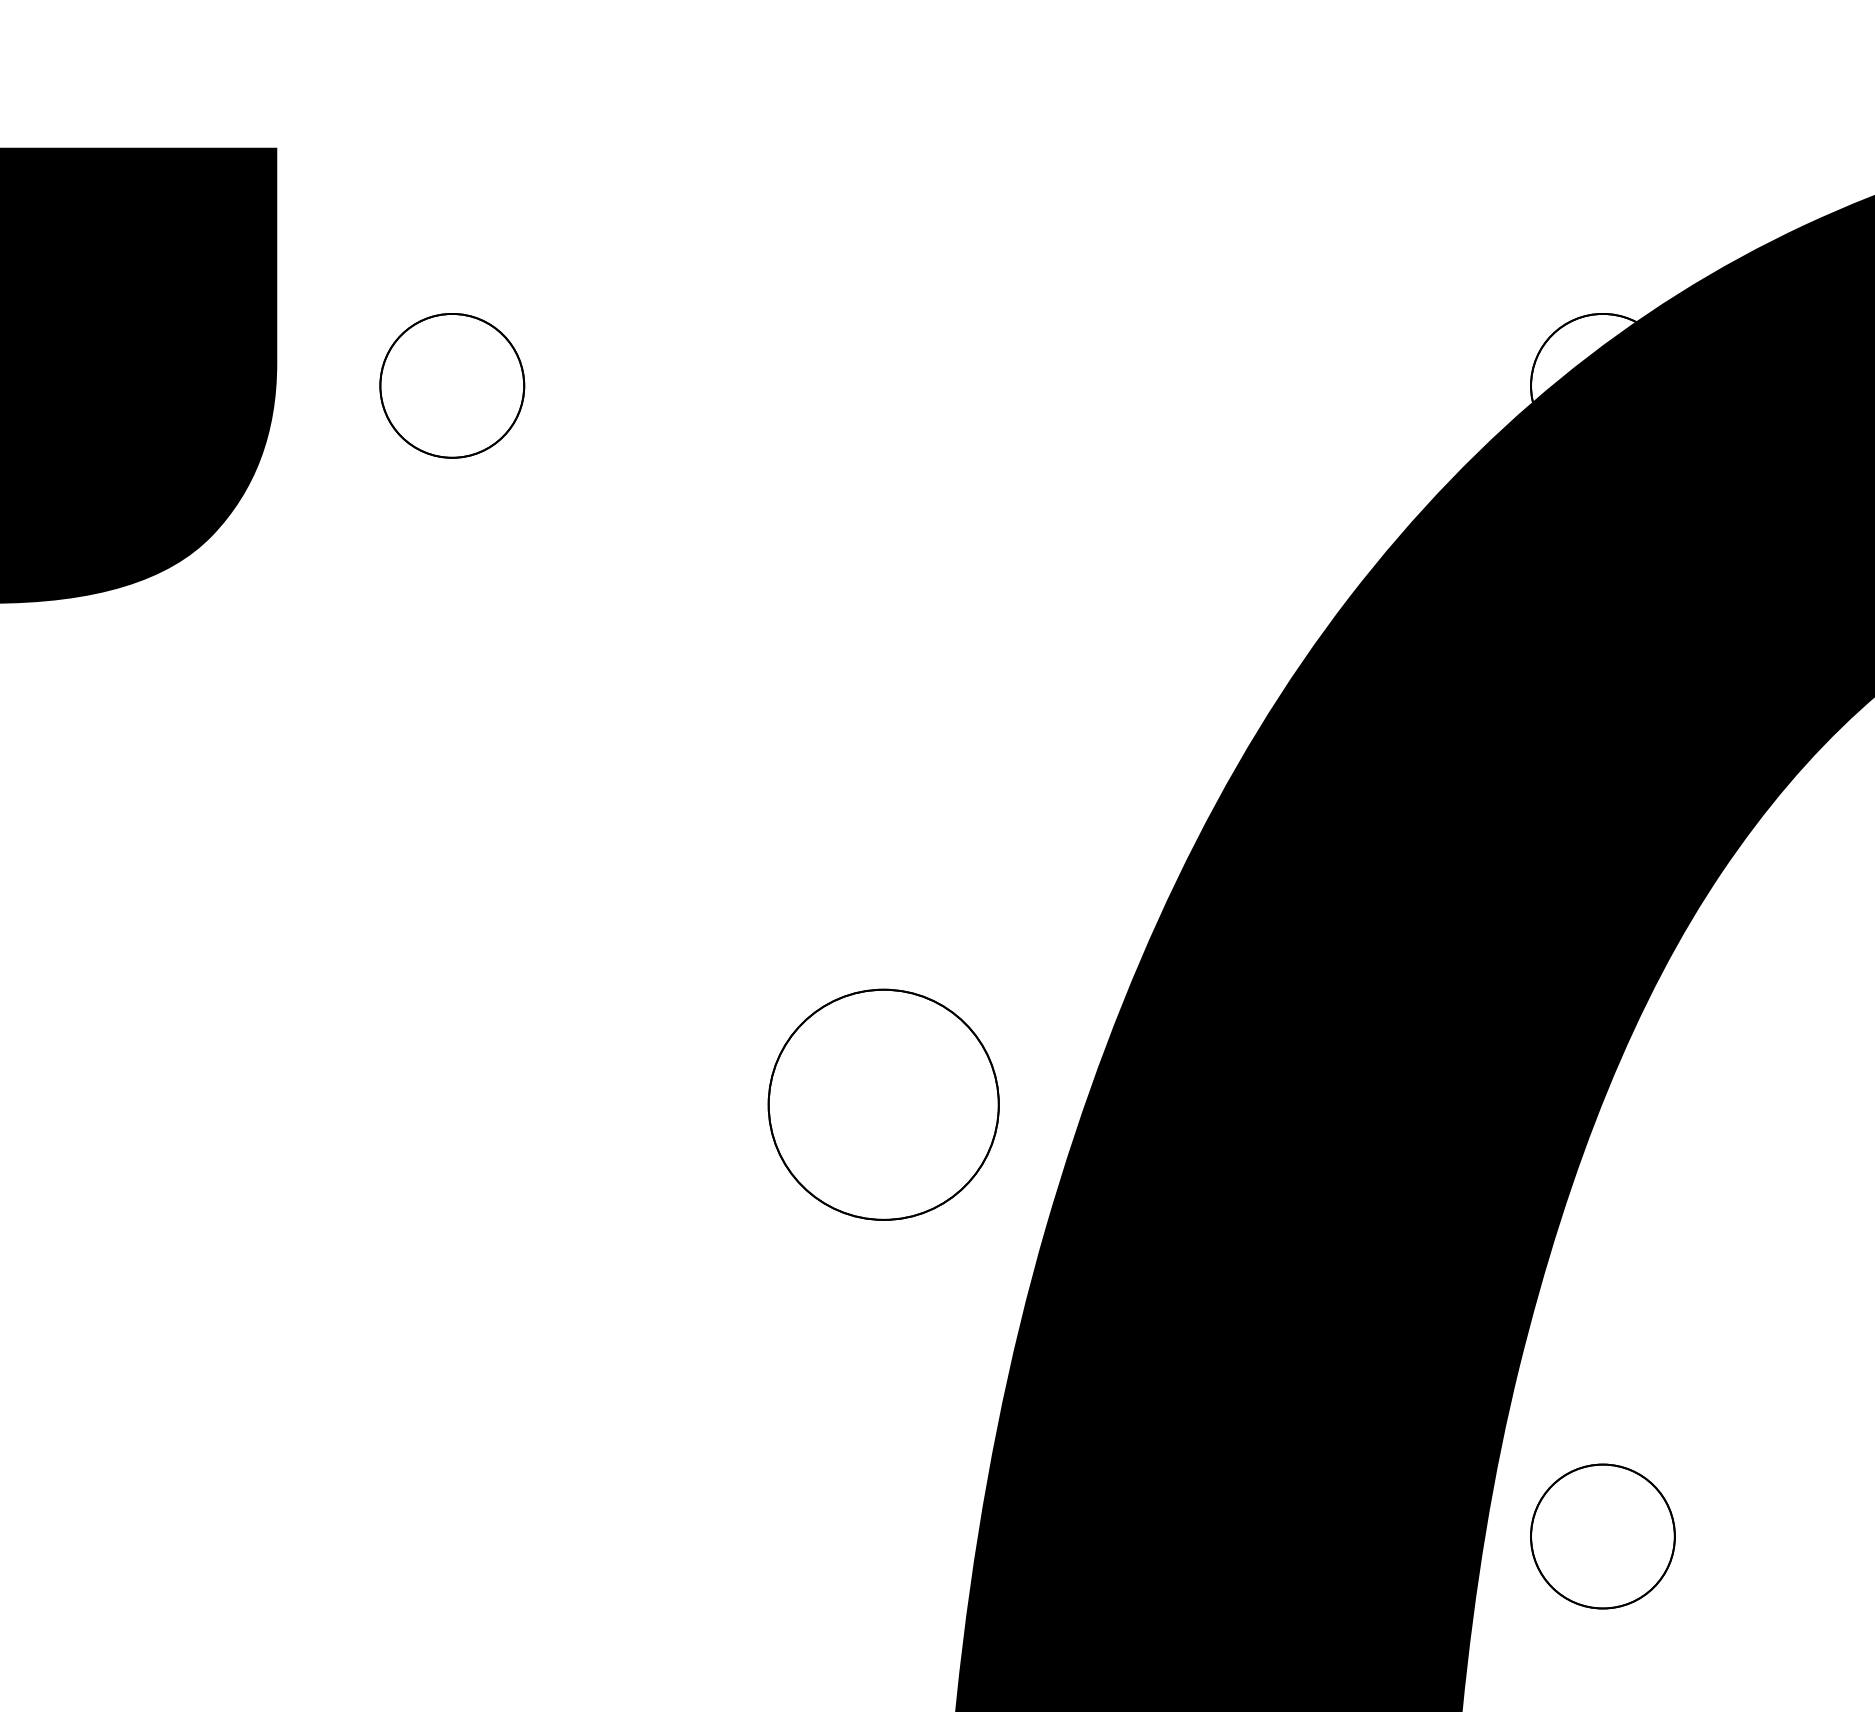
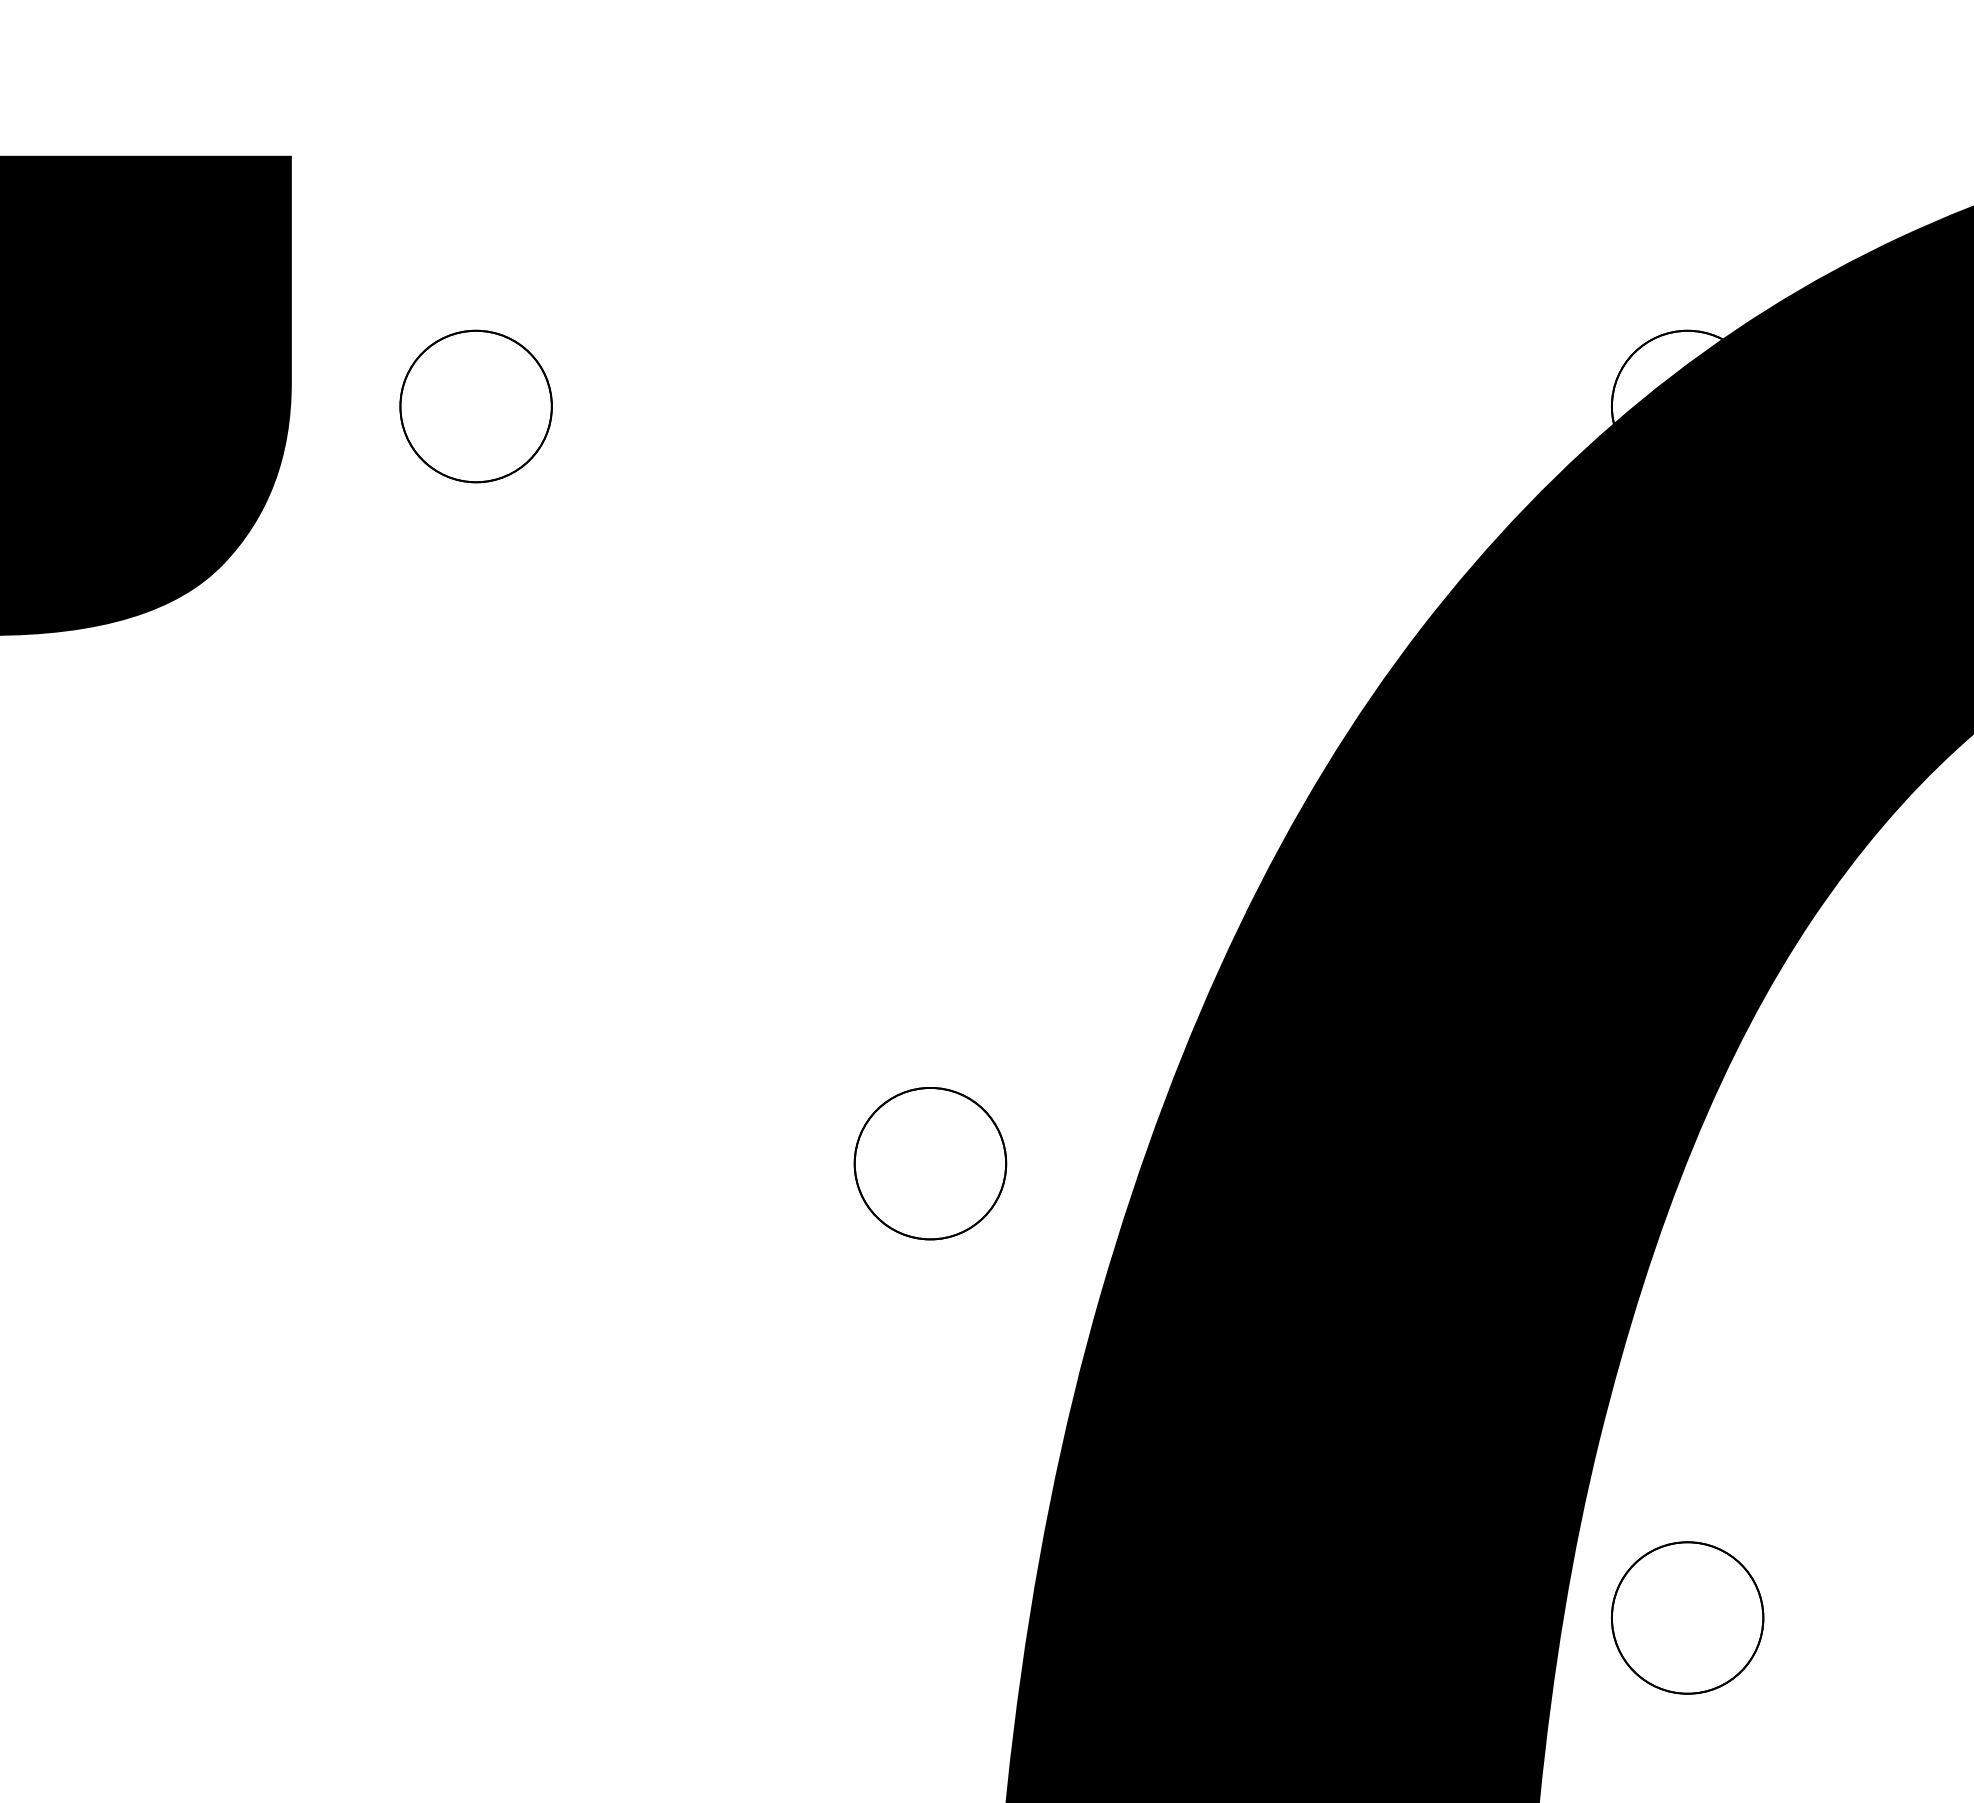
part: (883, 1104) -> (930, 1163), size x0.62

